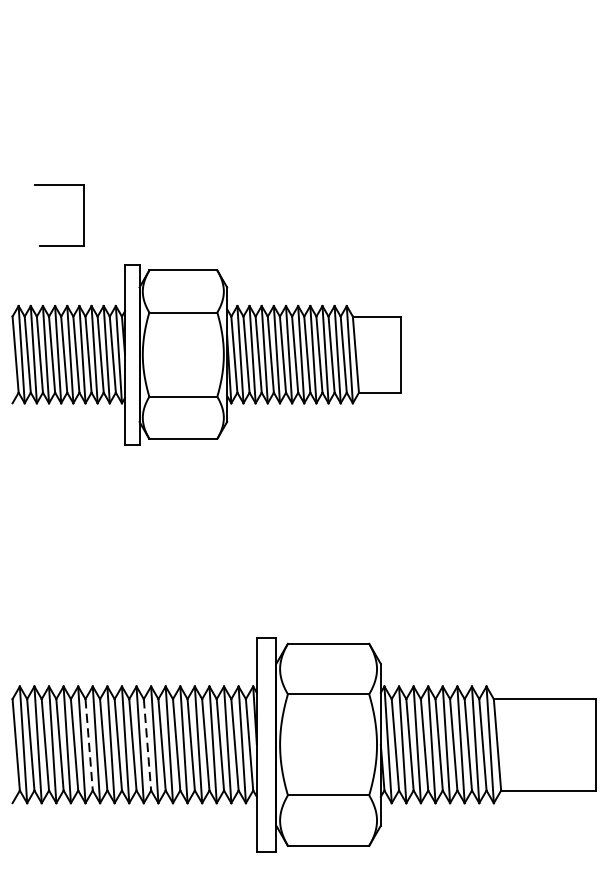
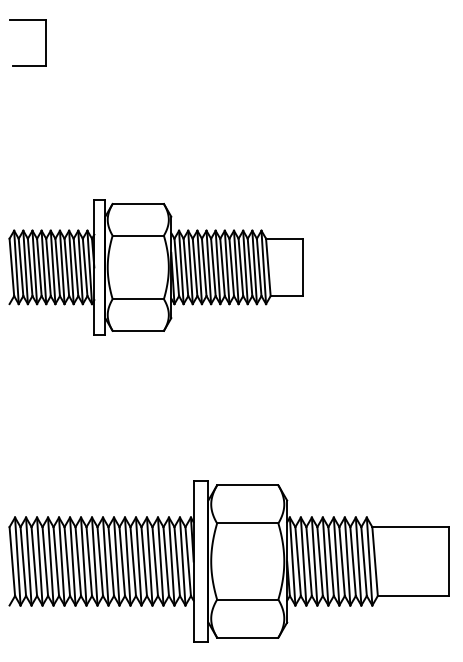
part: (82, 215) -> (45, 42), moved
line: (89, 744) -> (67, 561), dashed -> solid
line: (147, 744) -> (111, 561), dashed -> solid

